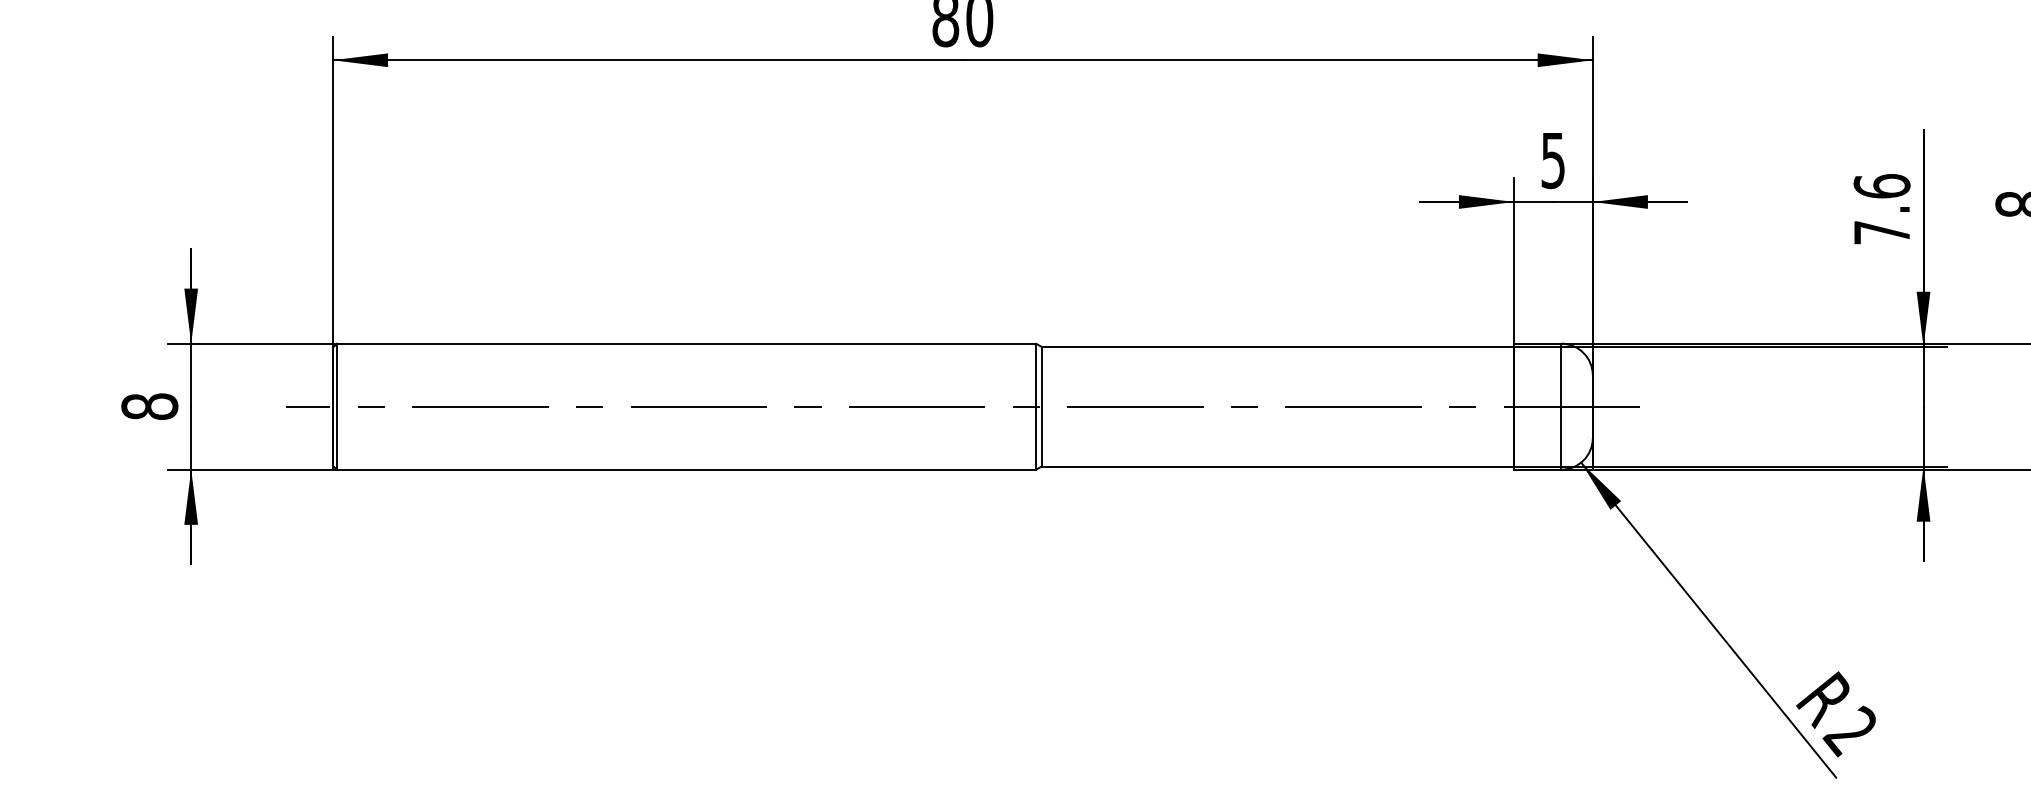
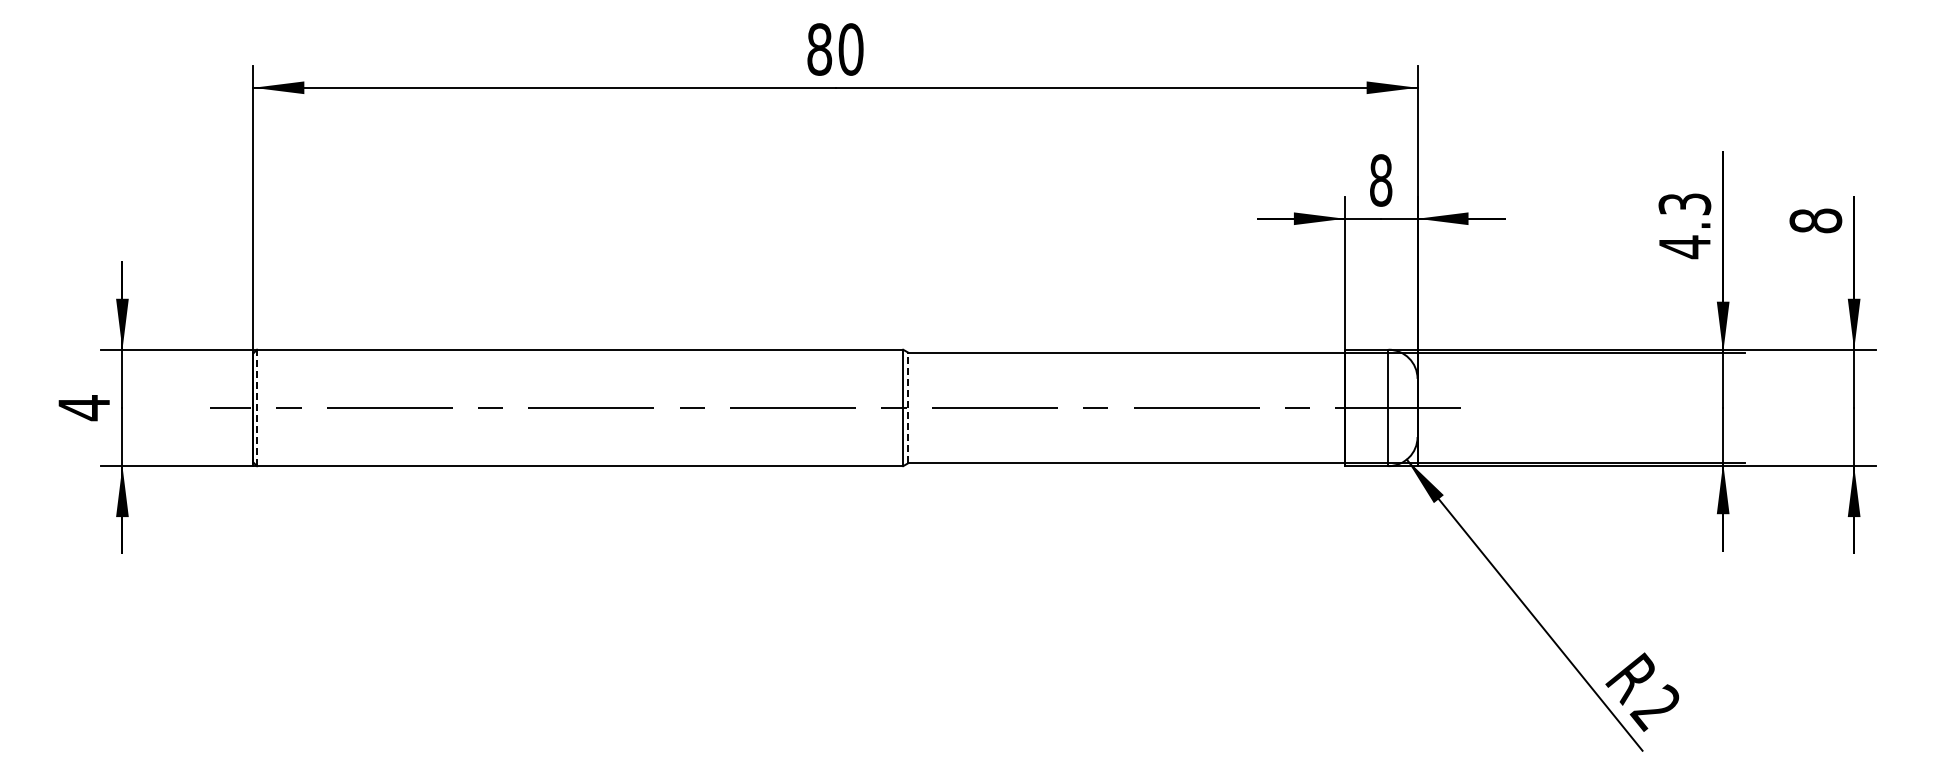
text: (1553, 160) -> (1381, 180), 5 -> 8
text: (1881, 209) -> (1684, 225), 7.6 -> 4.3
line: (337, 406) -> (257, 407), solid -> dashed
line: (1041, 406) -> (908, 407), solid -> dashed
text: (149, 407) -> (83, 408), 8 -> 4

